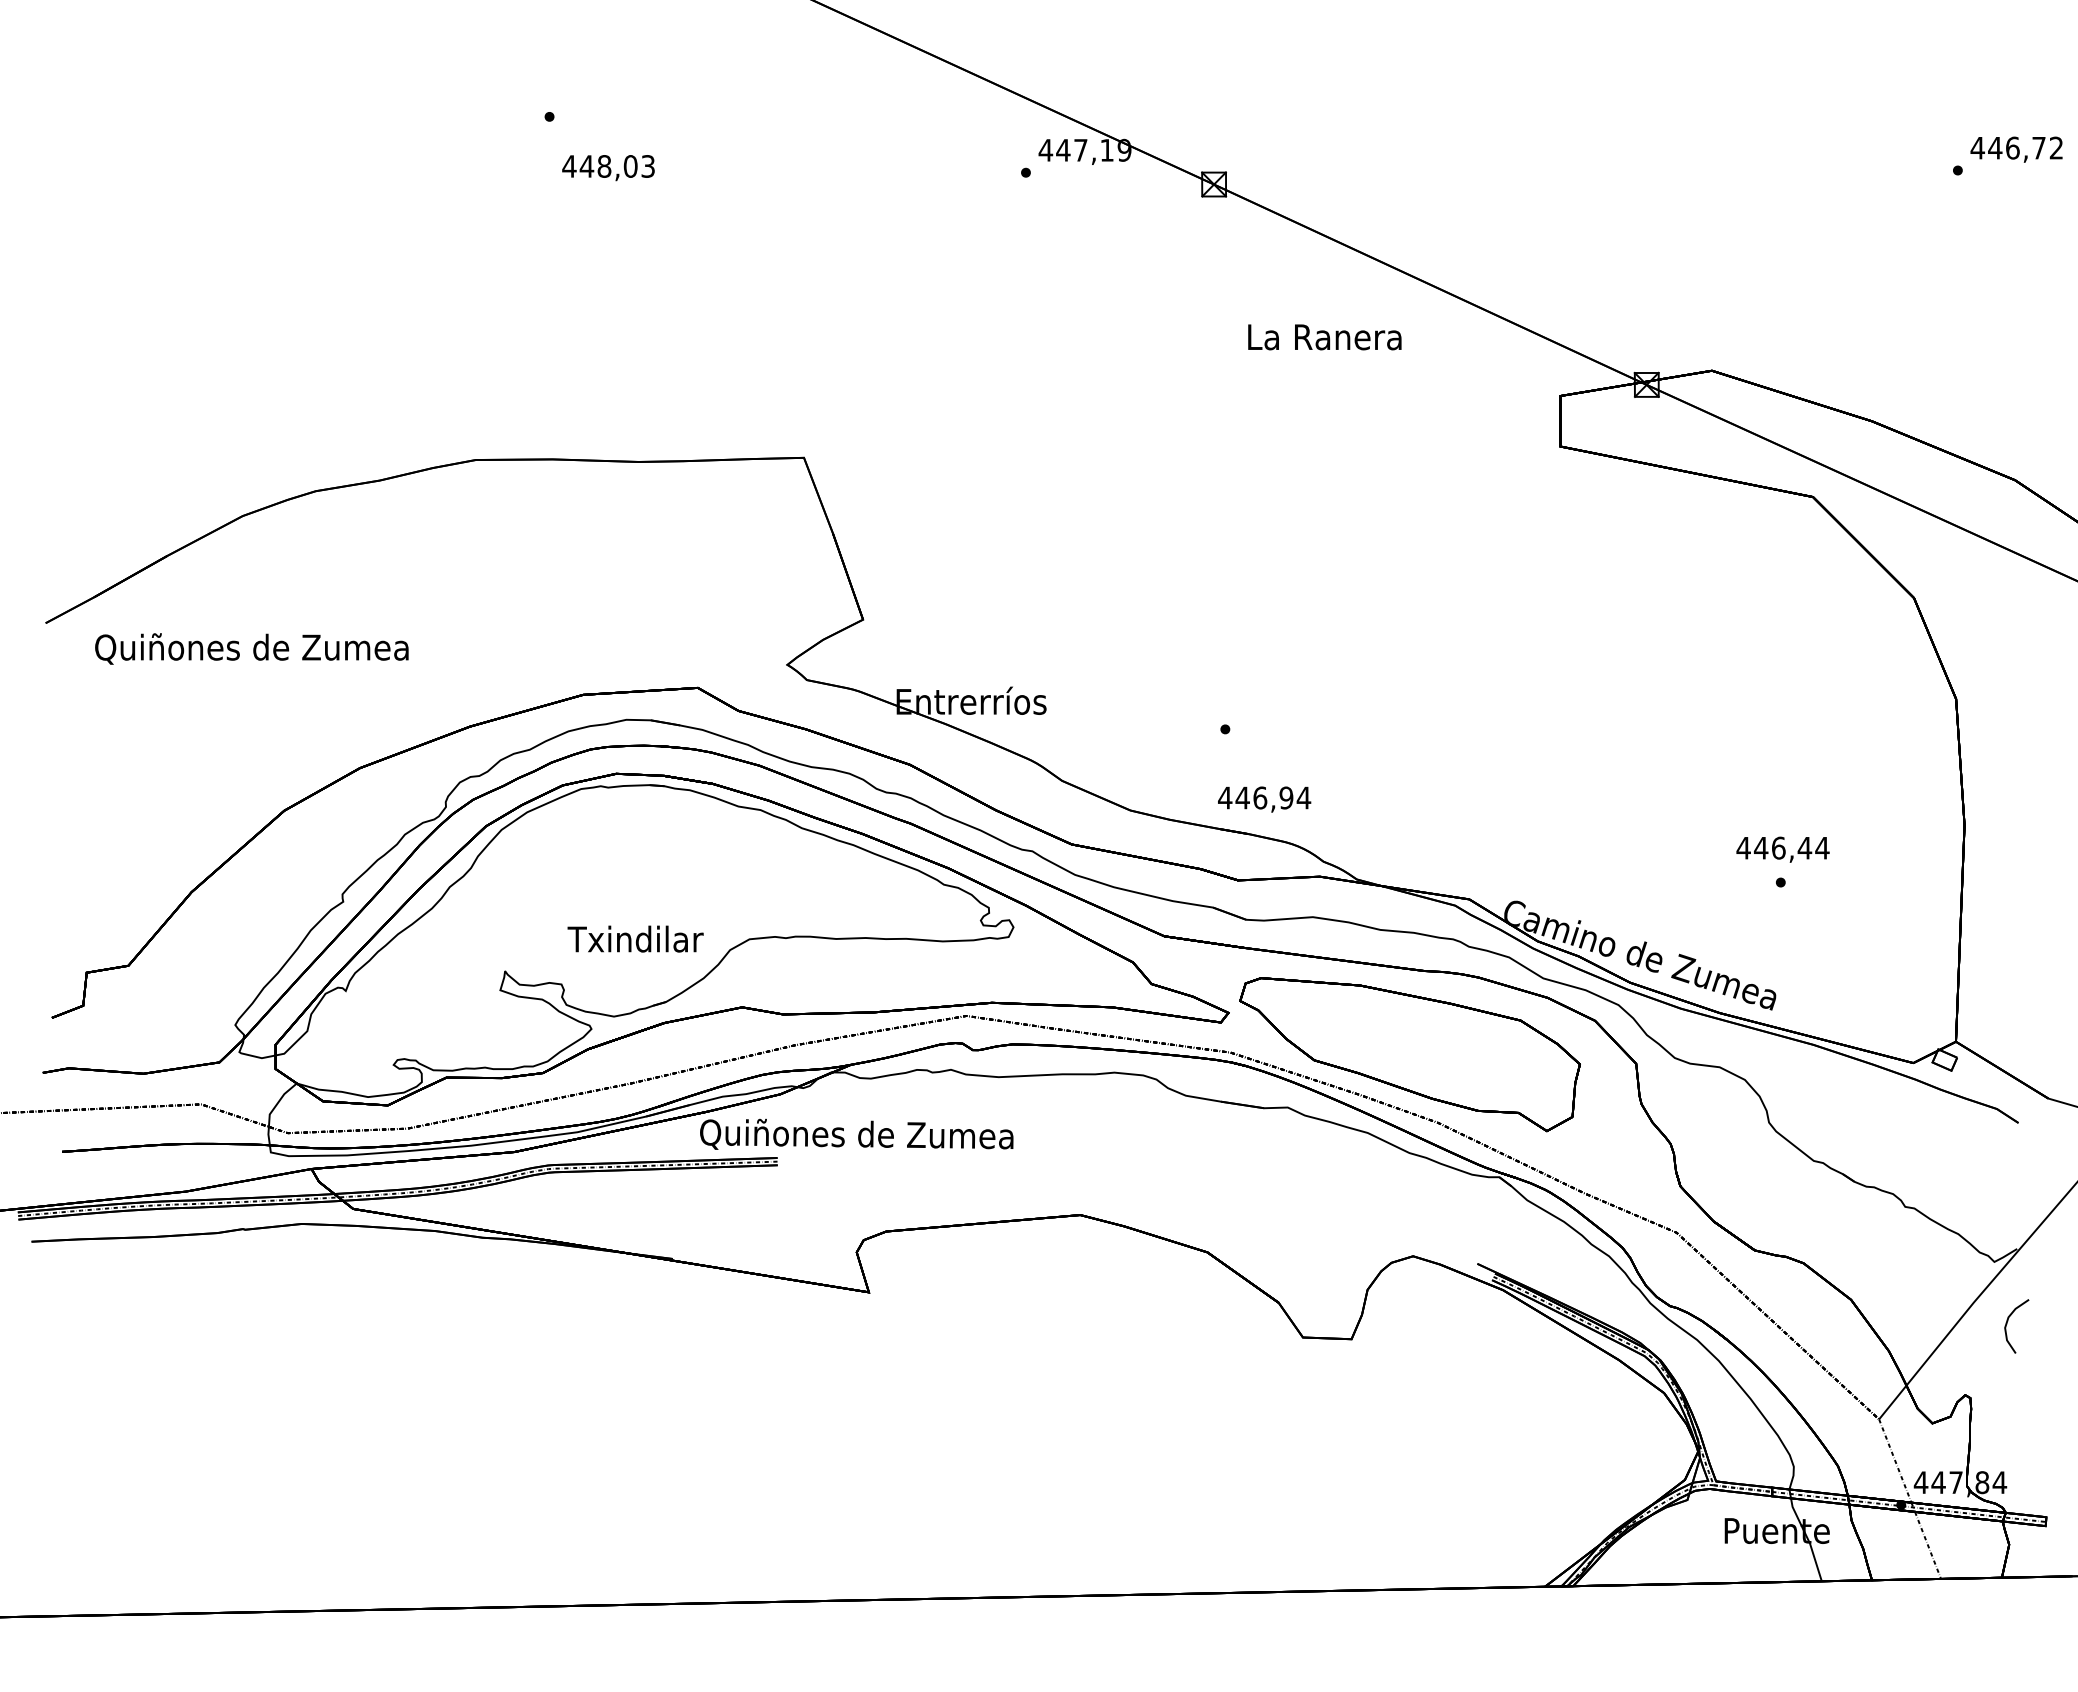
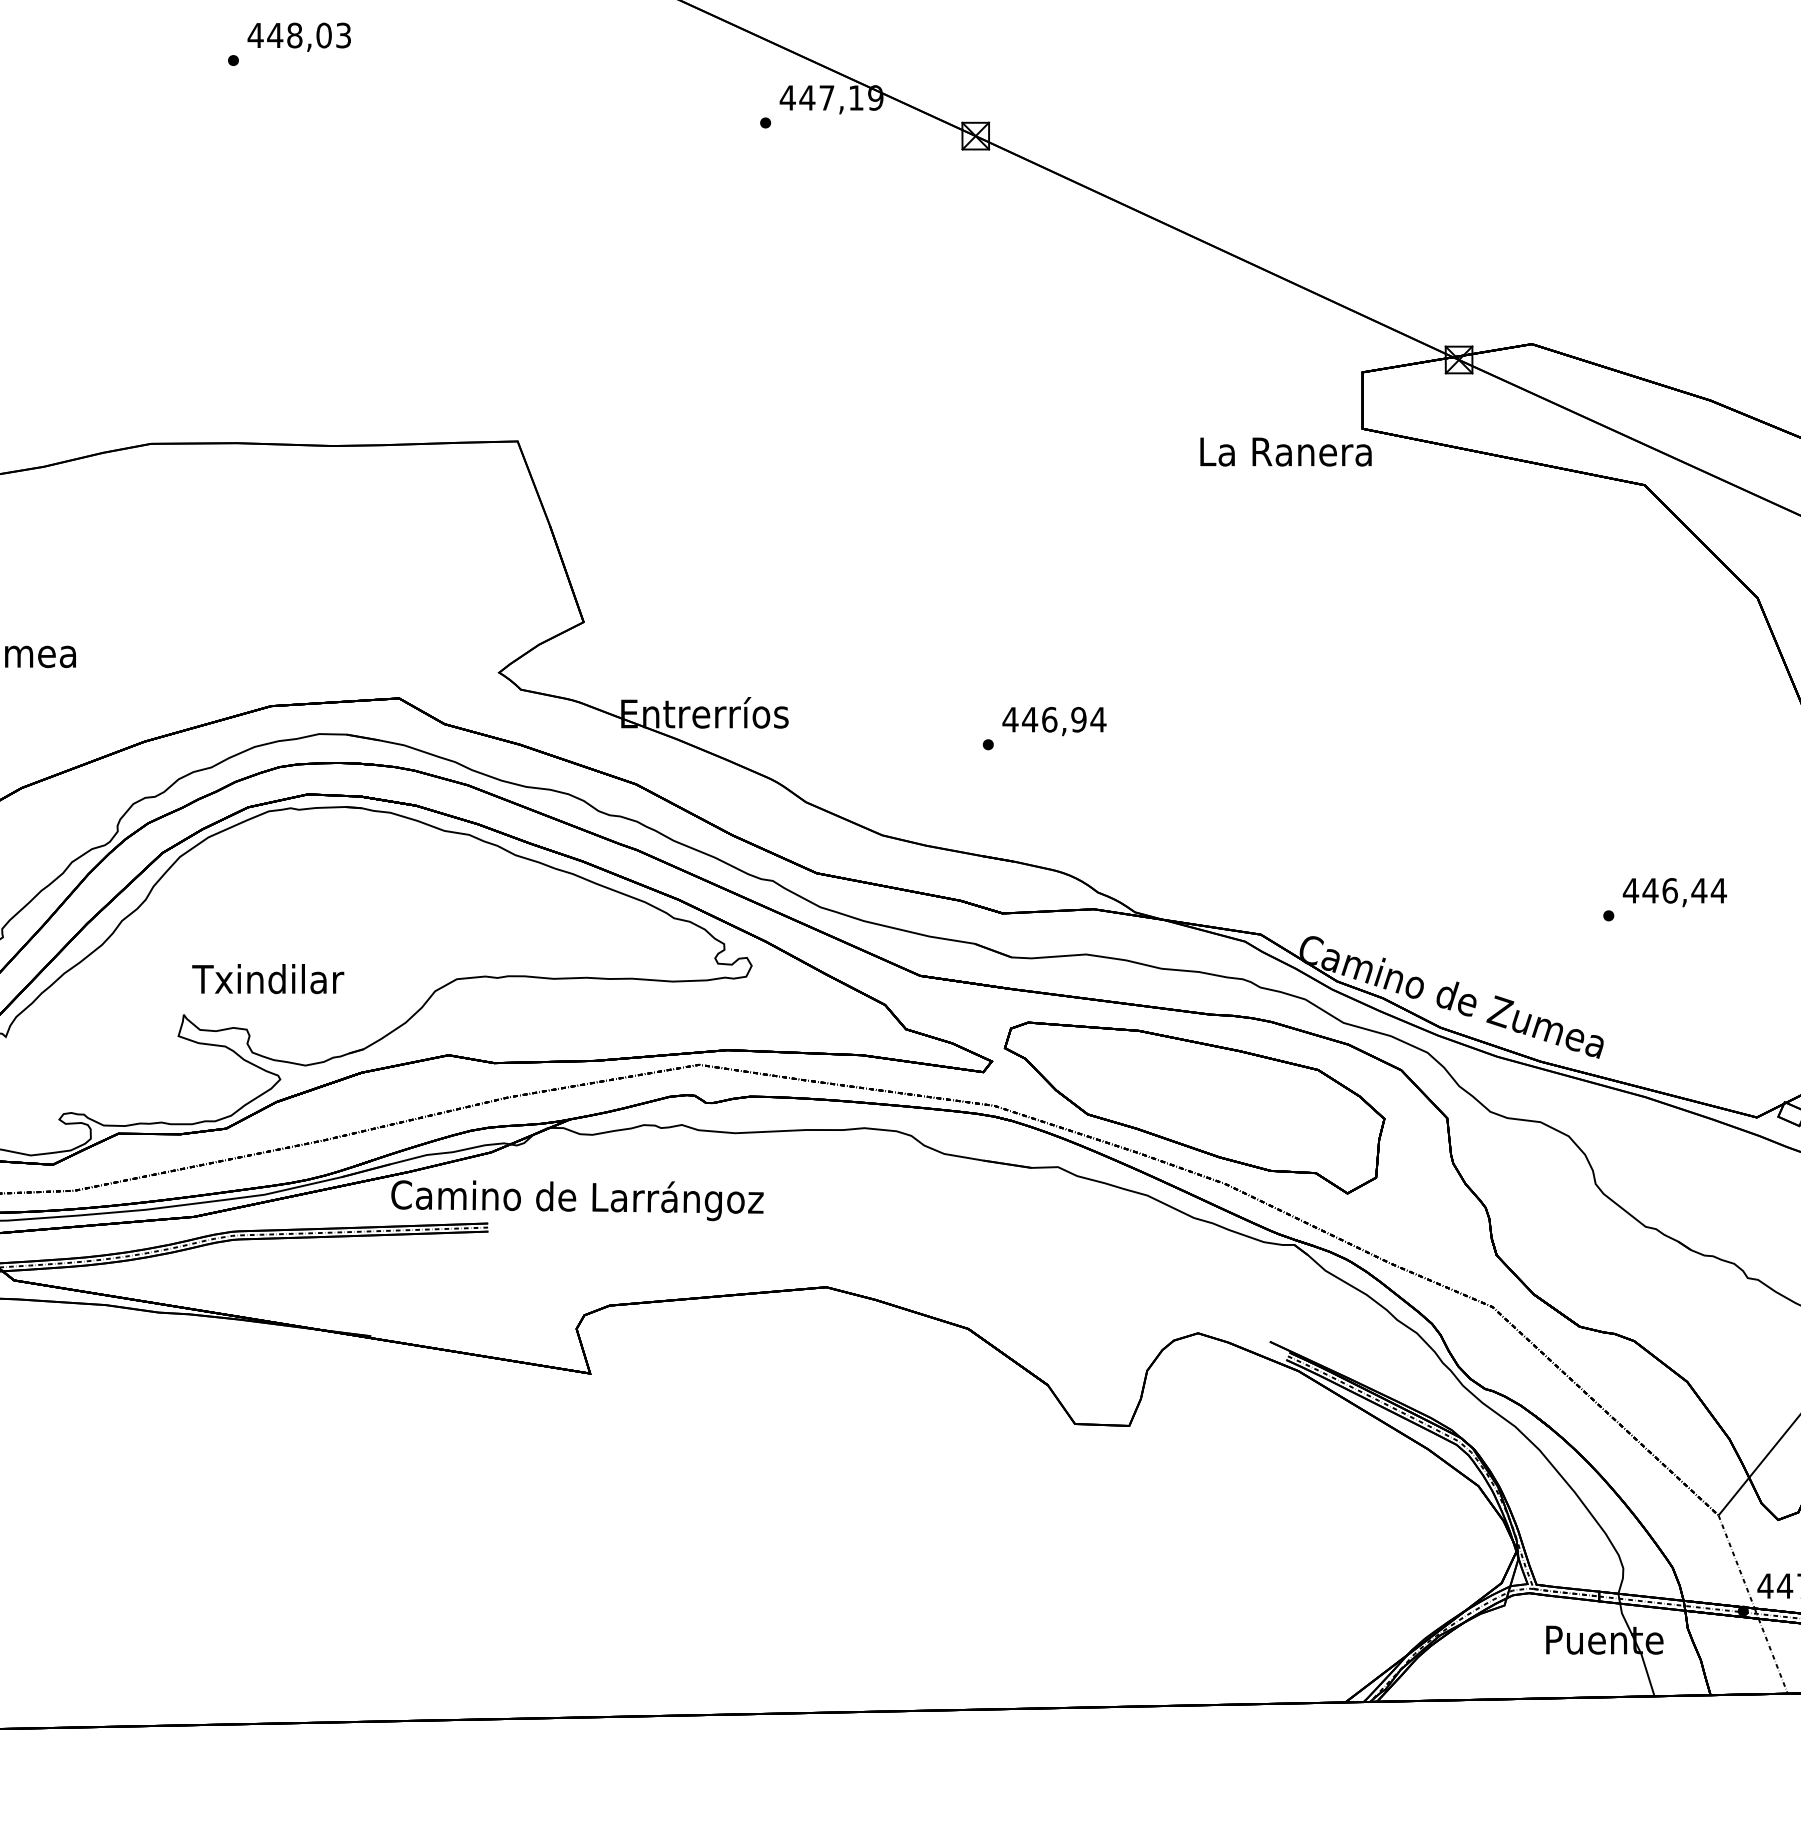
text: (608, 168) -> (299, 37), moved
text: (1324, 337) -> (1285, 452), moved
text: (1264, 799) -> (1054, 721), moved
text: (1782, 849) -> (1674, 892), moved
text: (635, 938) -> (268, 978), moved
text: (857, 1136) -> (577, 1199), Quiñones de Zumea -> Camino de Larrángoz

